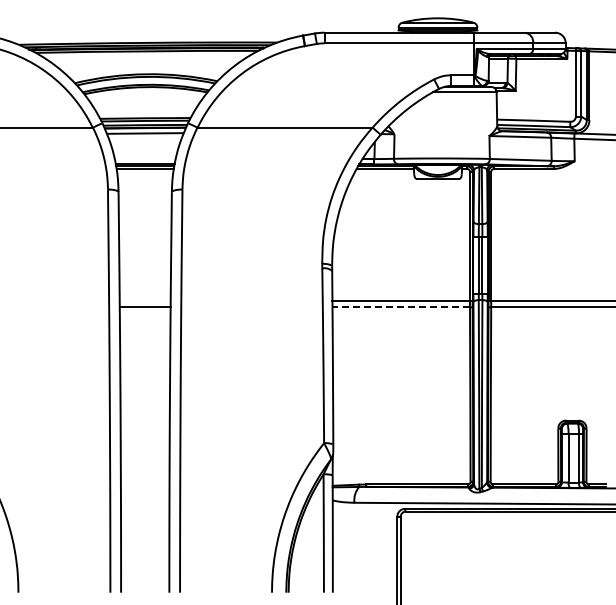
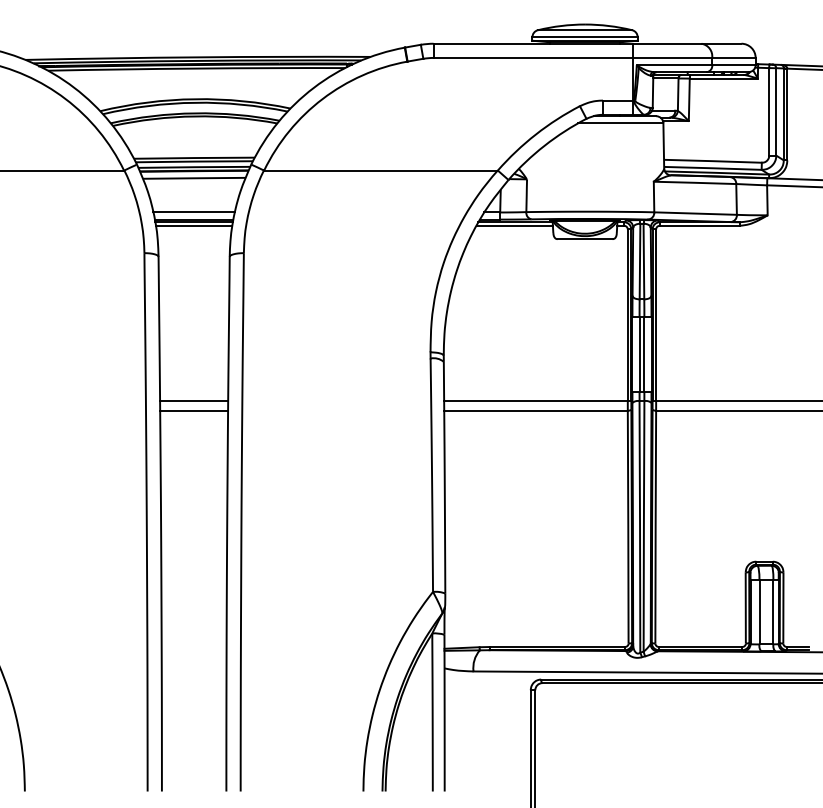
line: (144, 159) -> (193, 213), added
line: (144, 300) -> (193, 401), added
line: (401, 307) -> (536, 410), dashed -> solid

